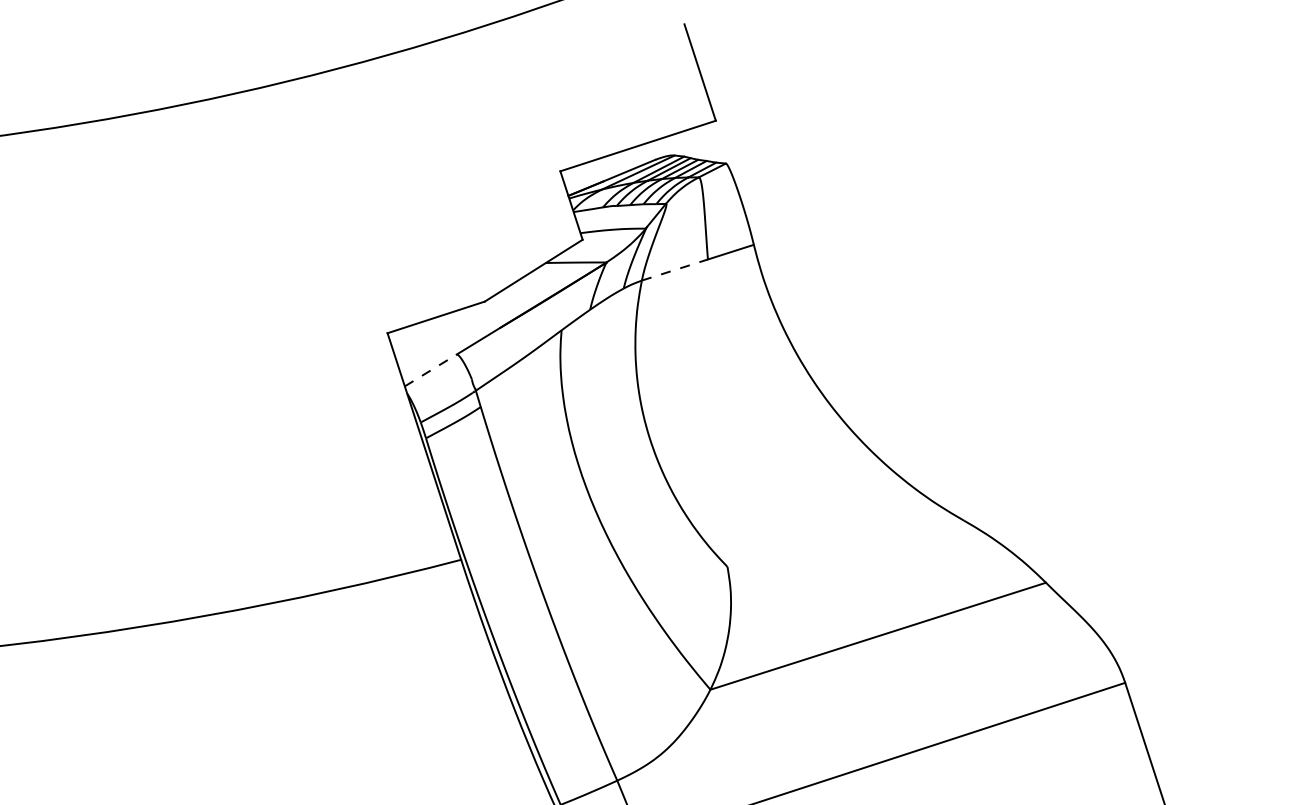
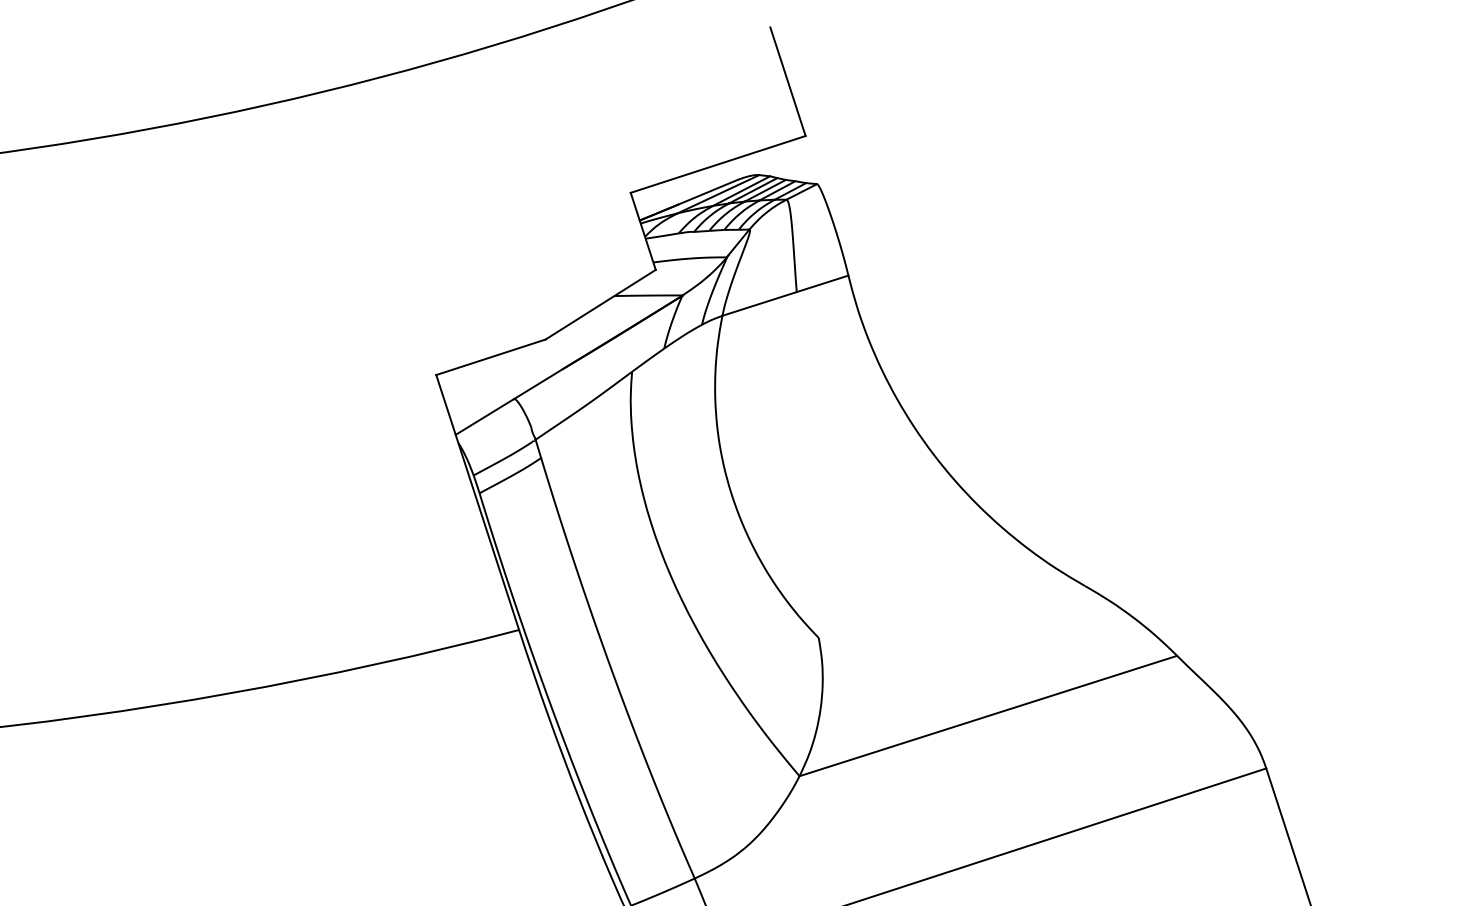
line: (674, 270) -> (759, 304), dashed -> solid
line: (431, 370) -> (485, 416), dashed -> solid

